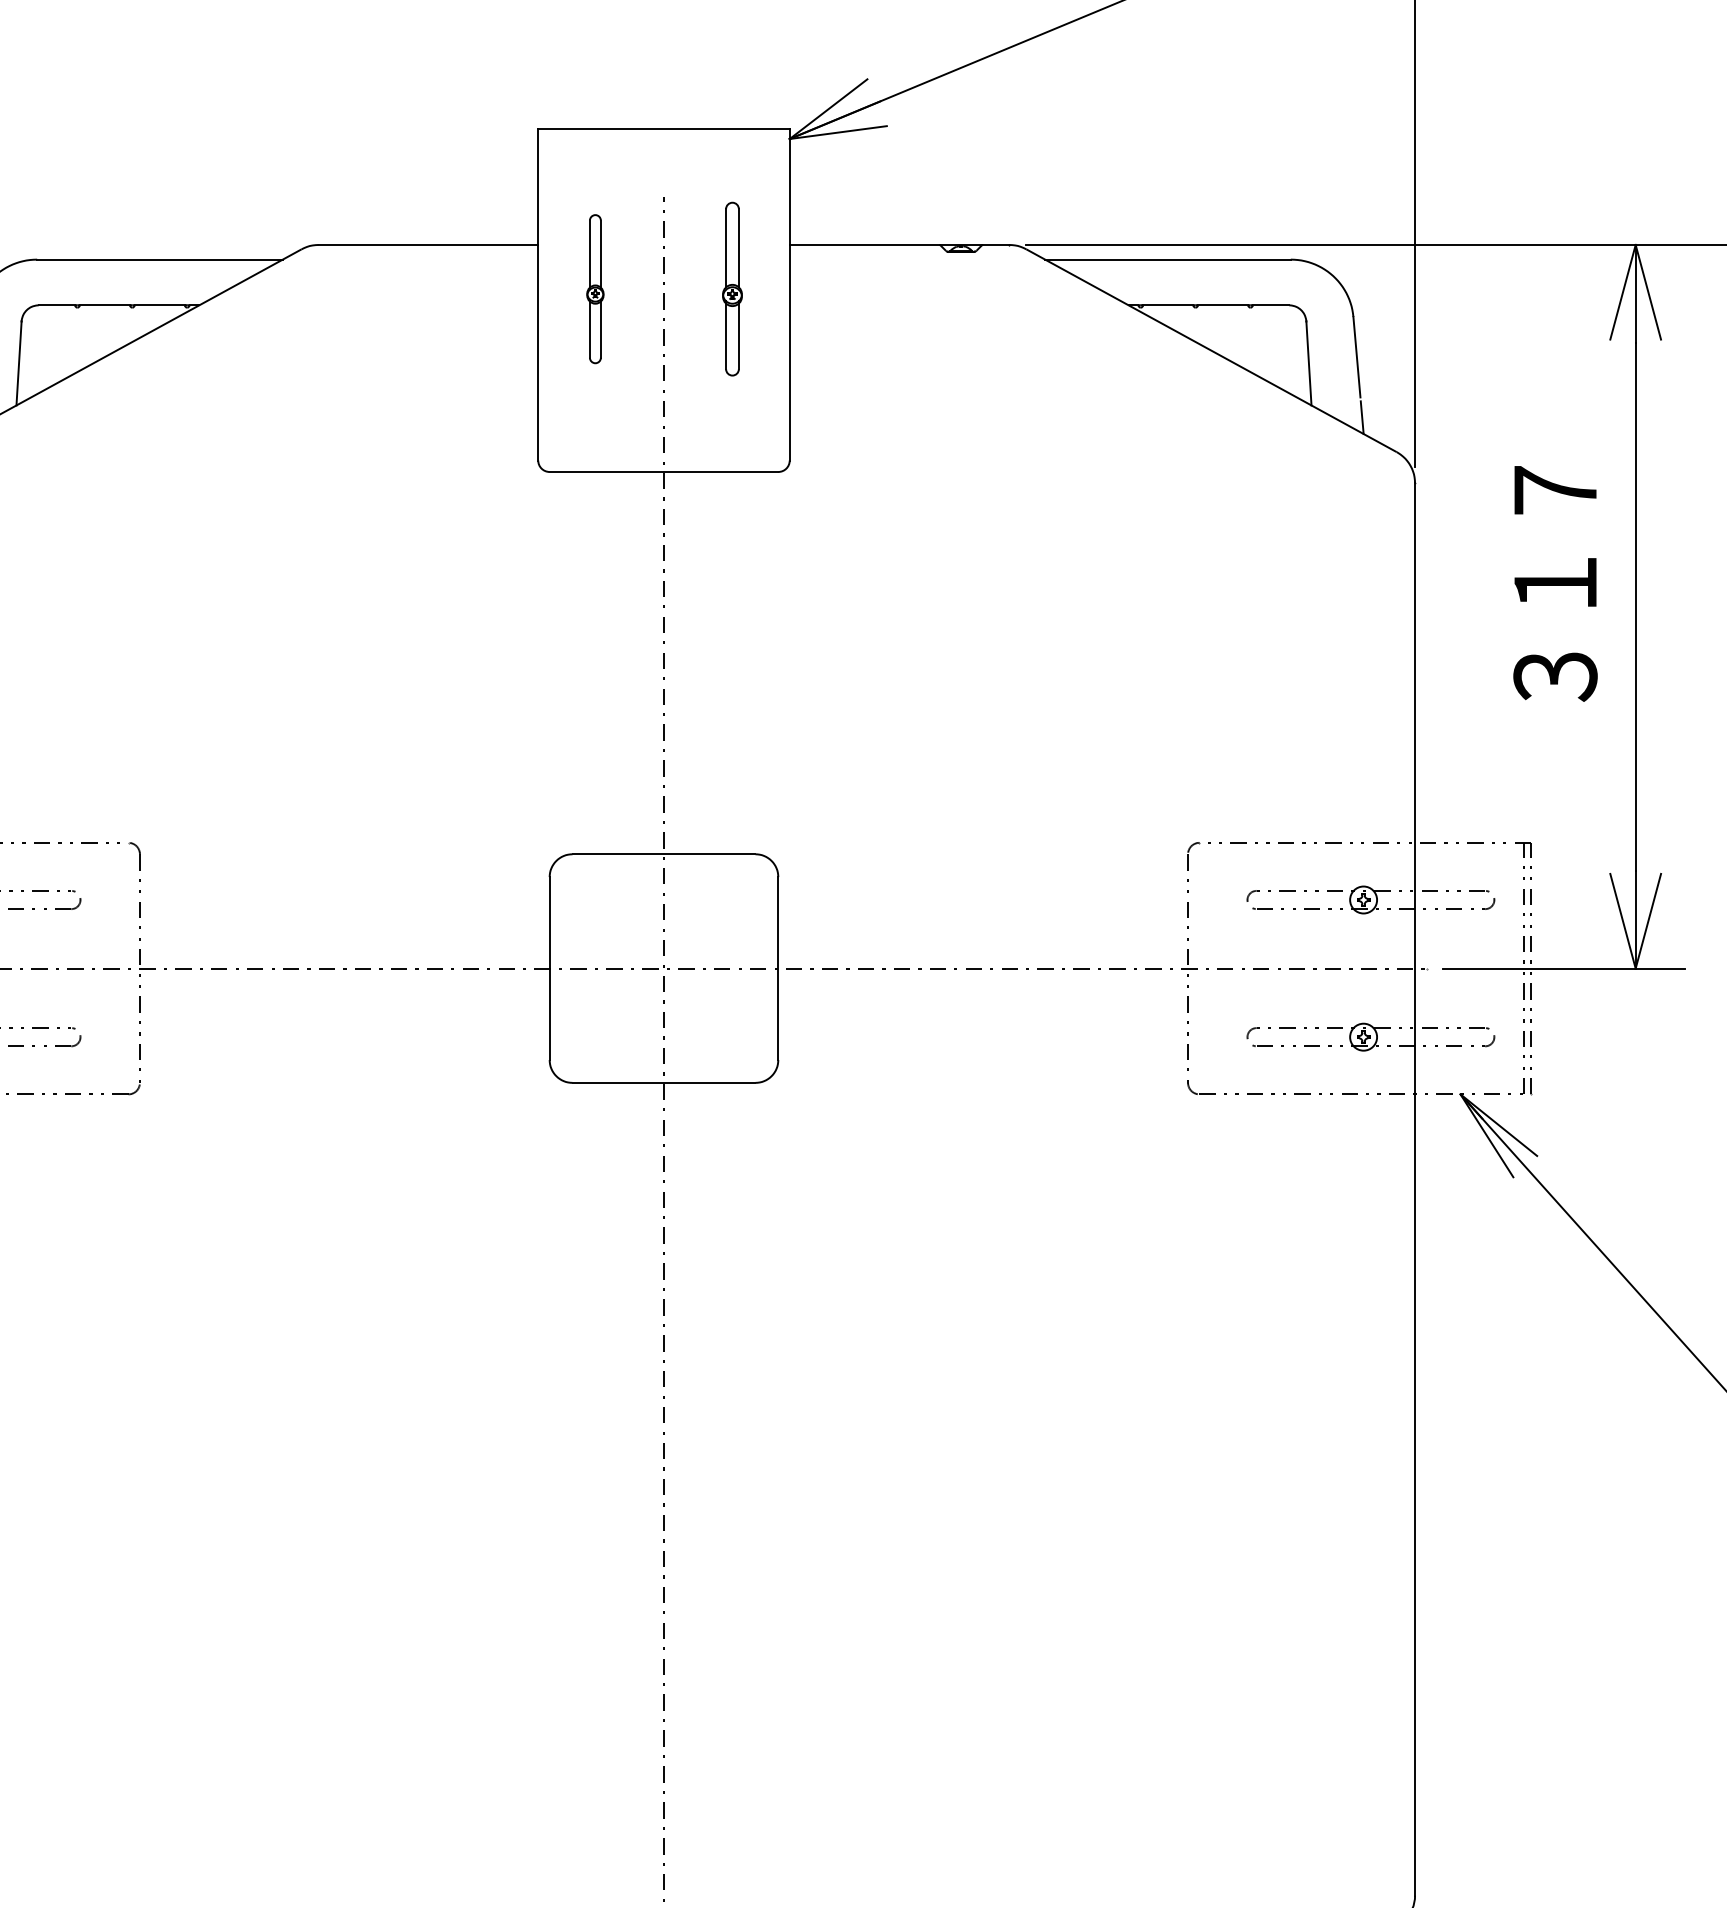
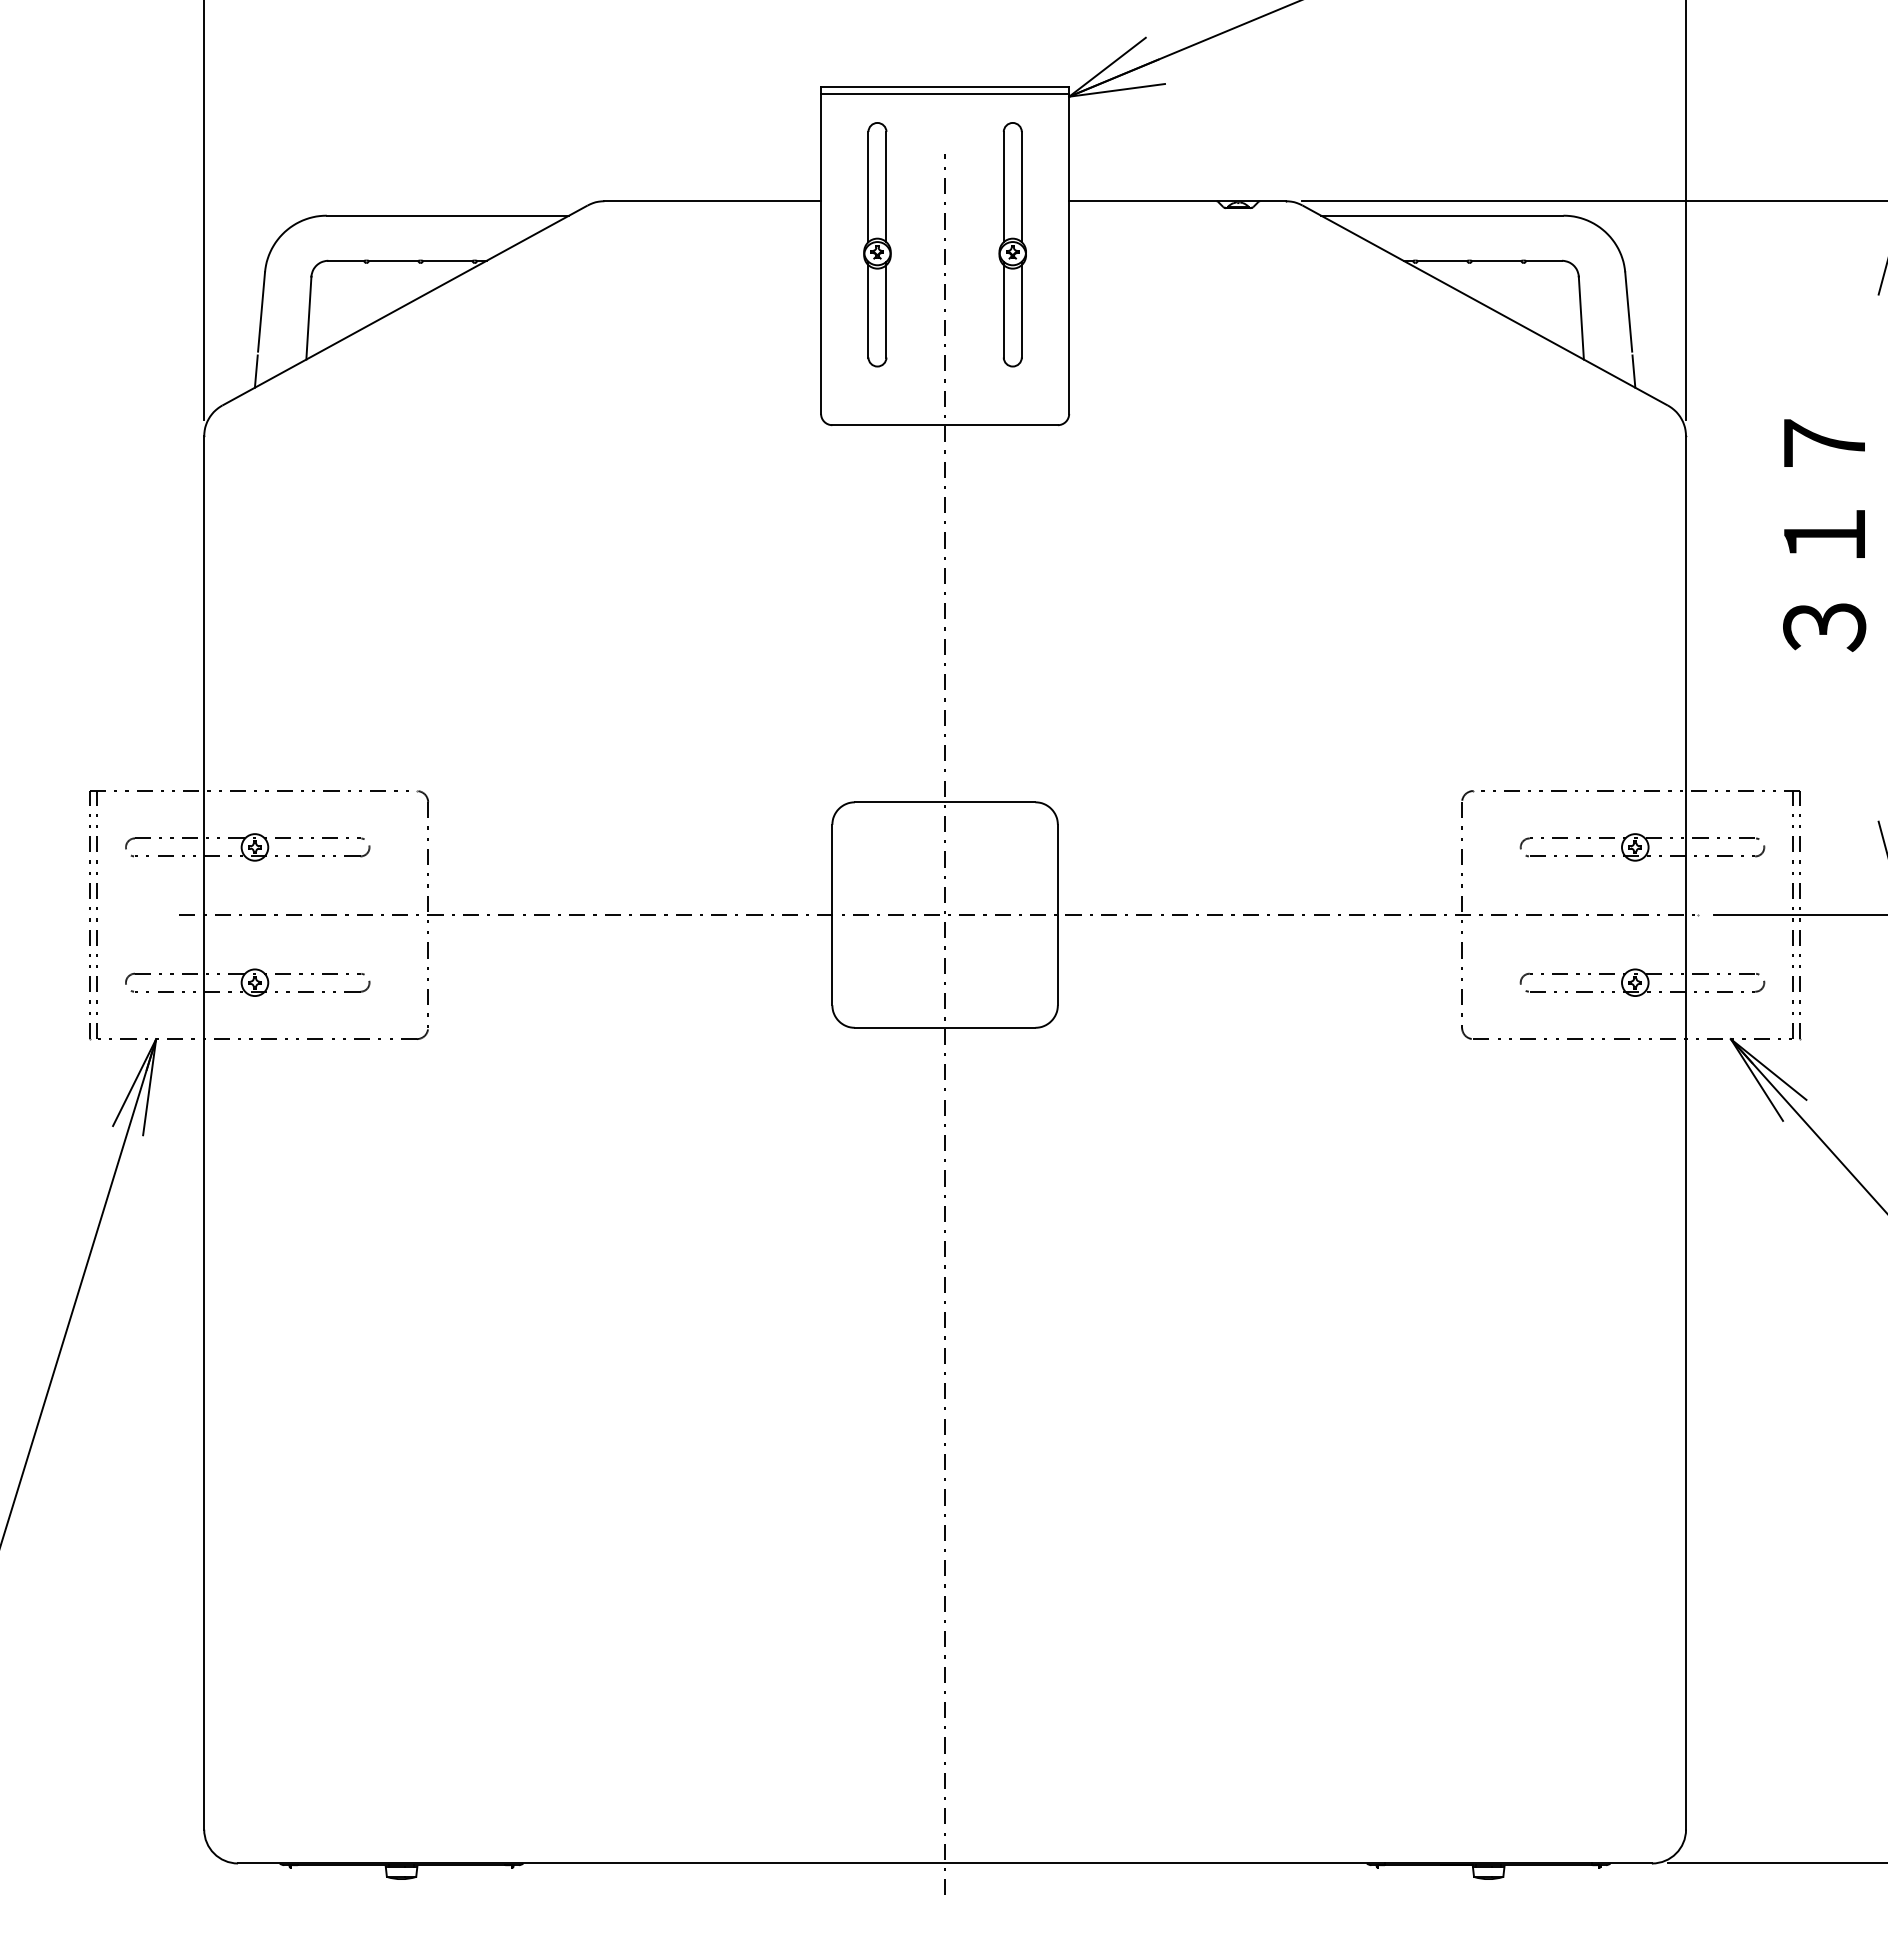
line: (664, 136) -> (945, 94), added
part: (595, 288) -> (877, 244), size x1.67
part: (732, 288) -> (1012, 244), size x1.43

